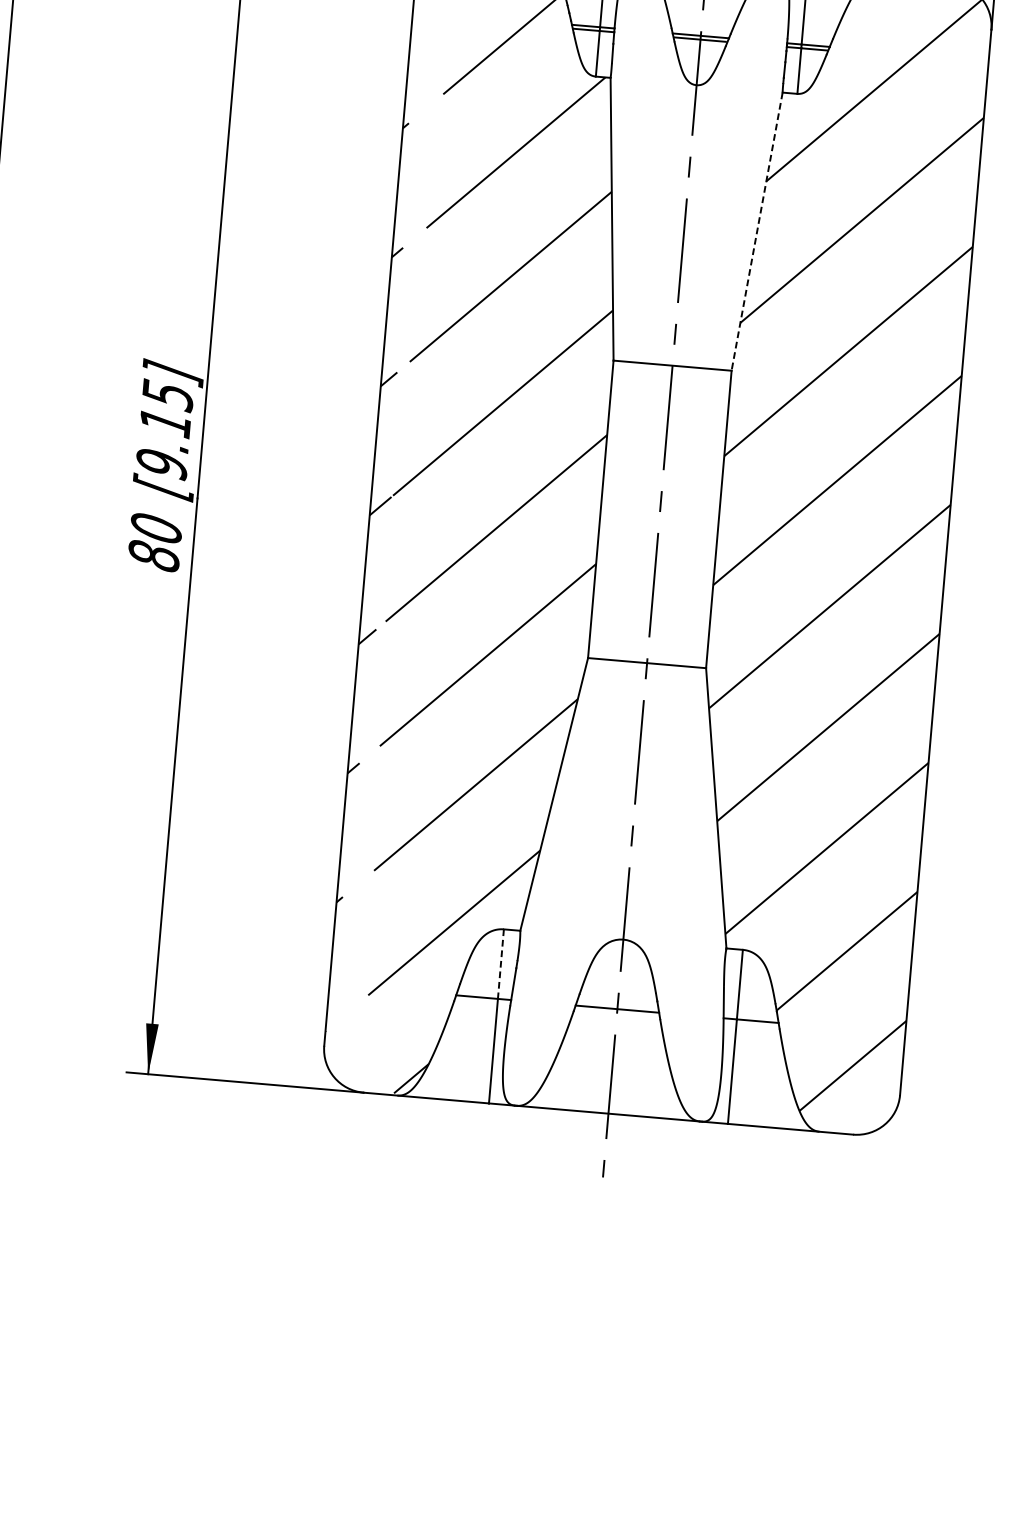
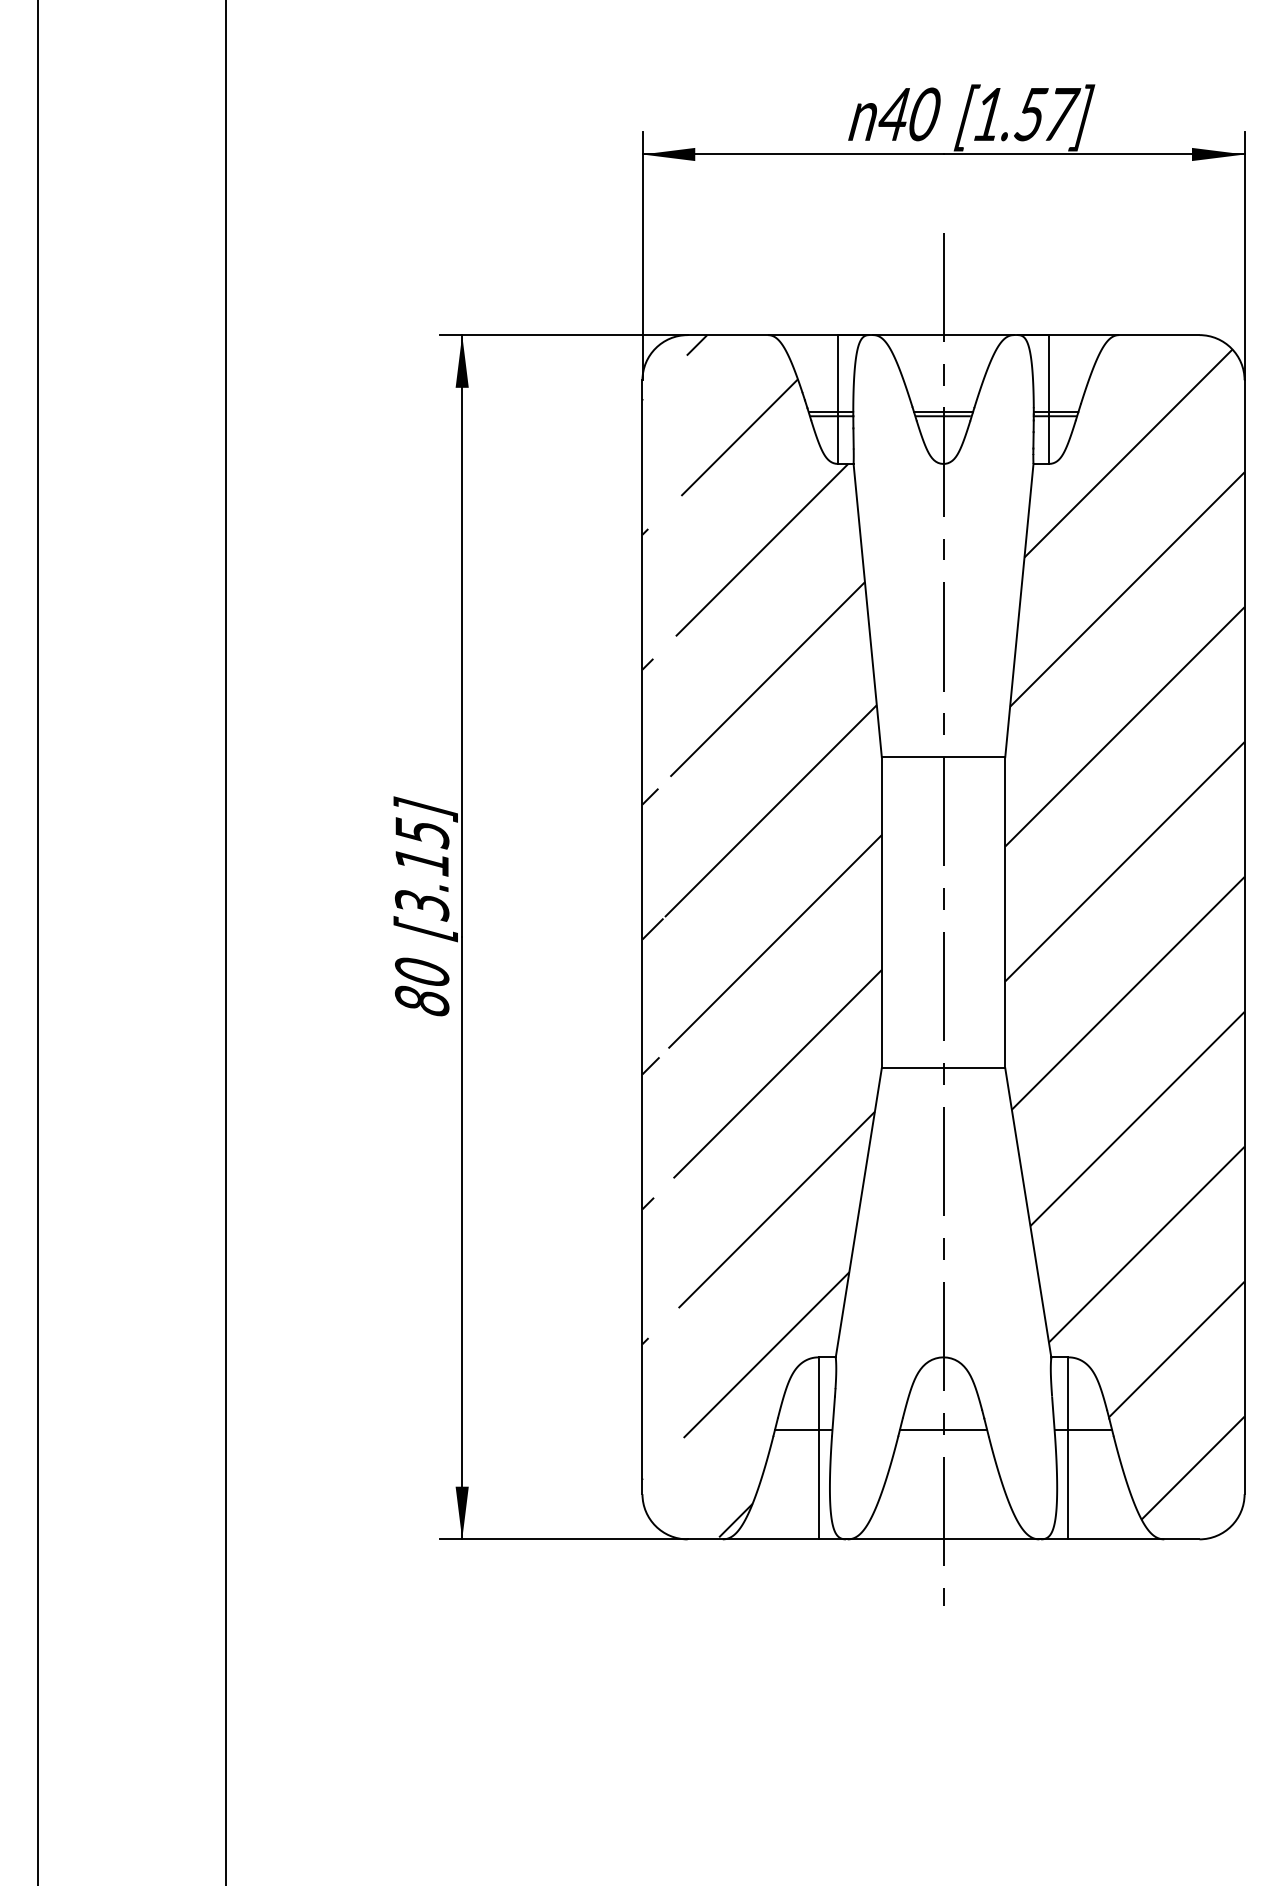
line: (757, 232) -> (1019, 611), dashed -> solid
text: (162, 464) -> (422, 905), [9.15] -> [3.15]
line: (500, 964) -> (818, 1394), dashed -> solid

